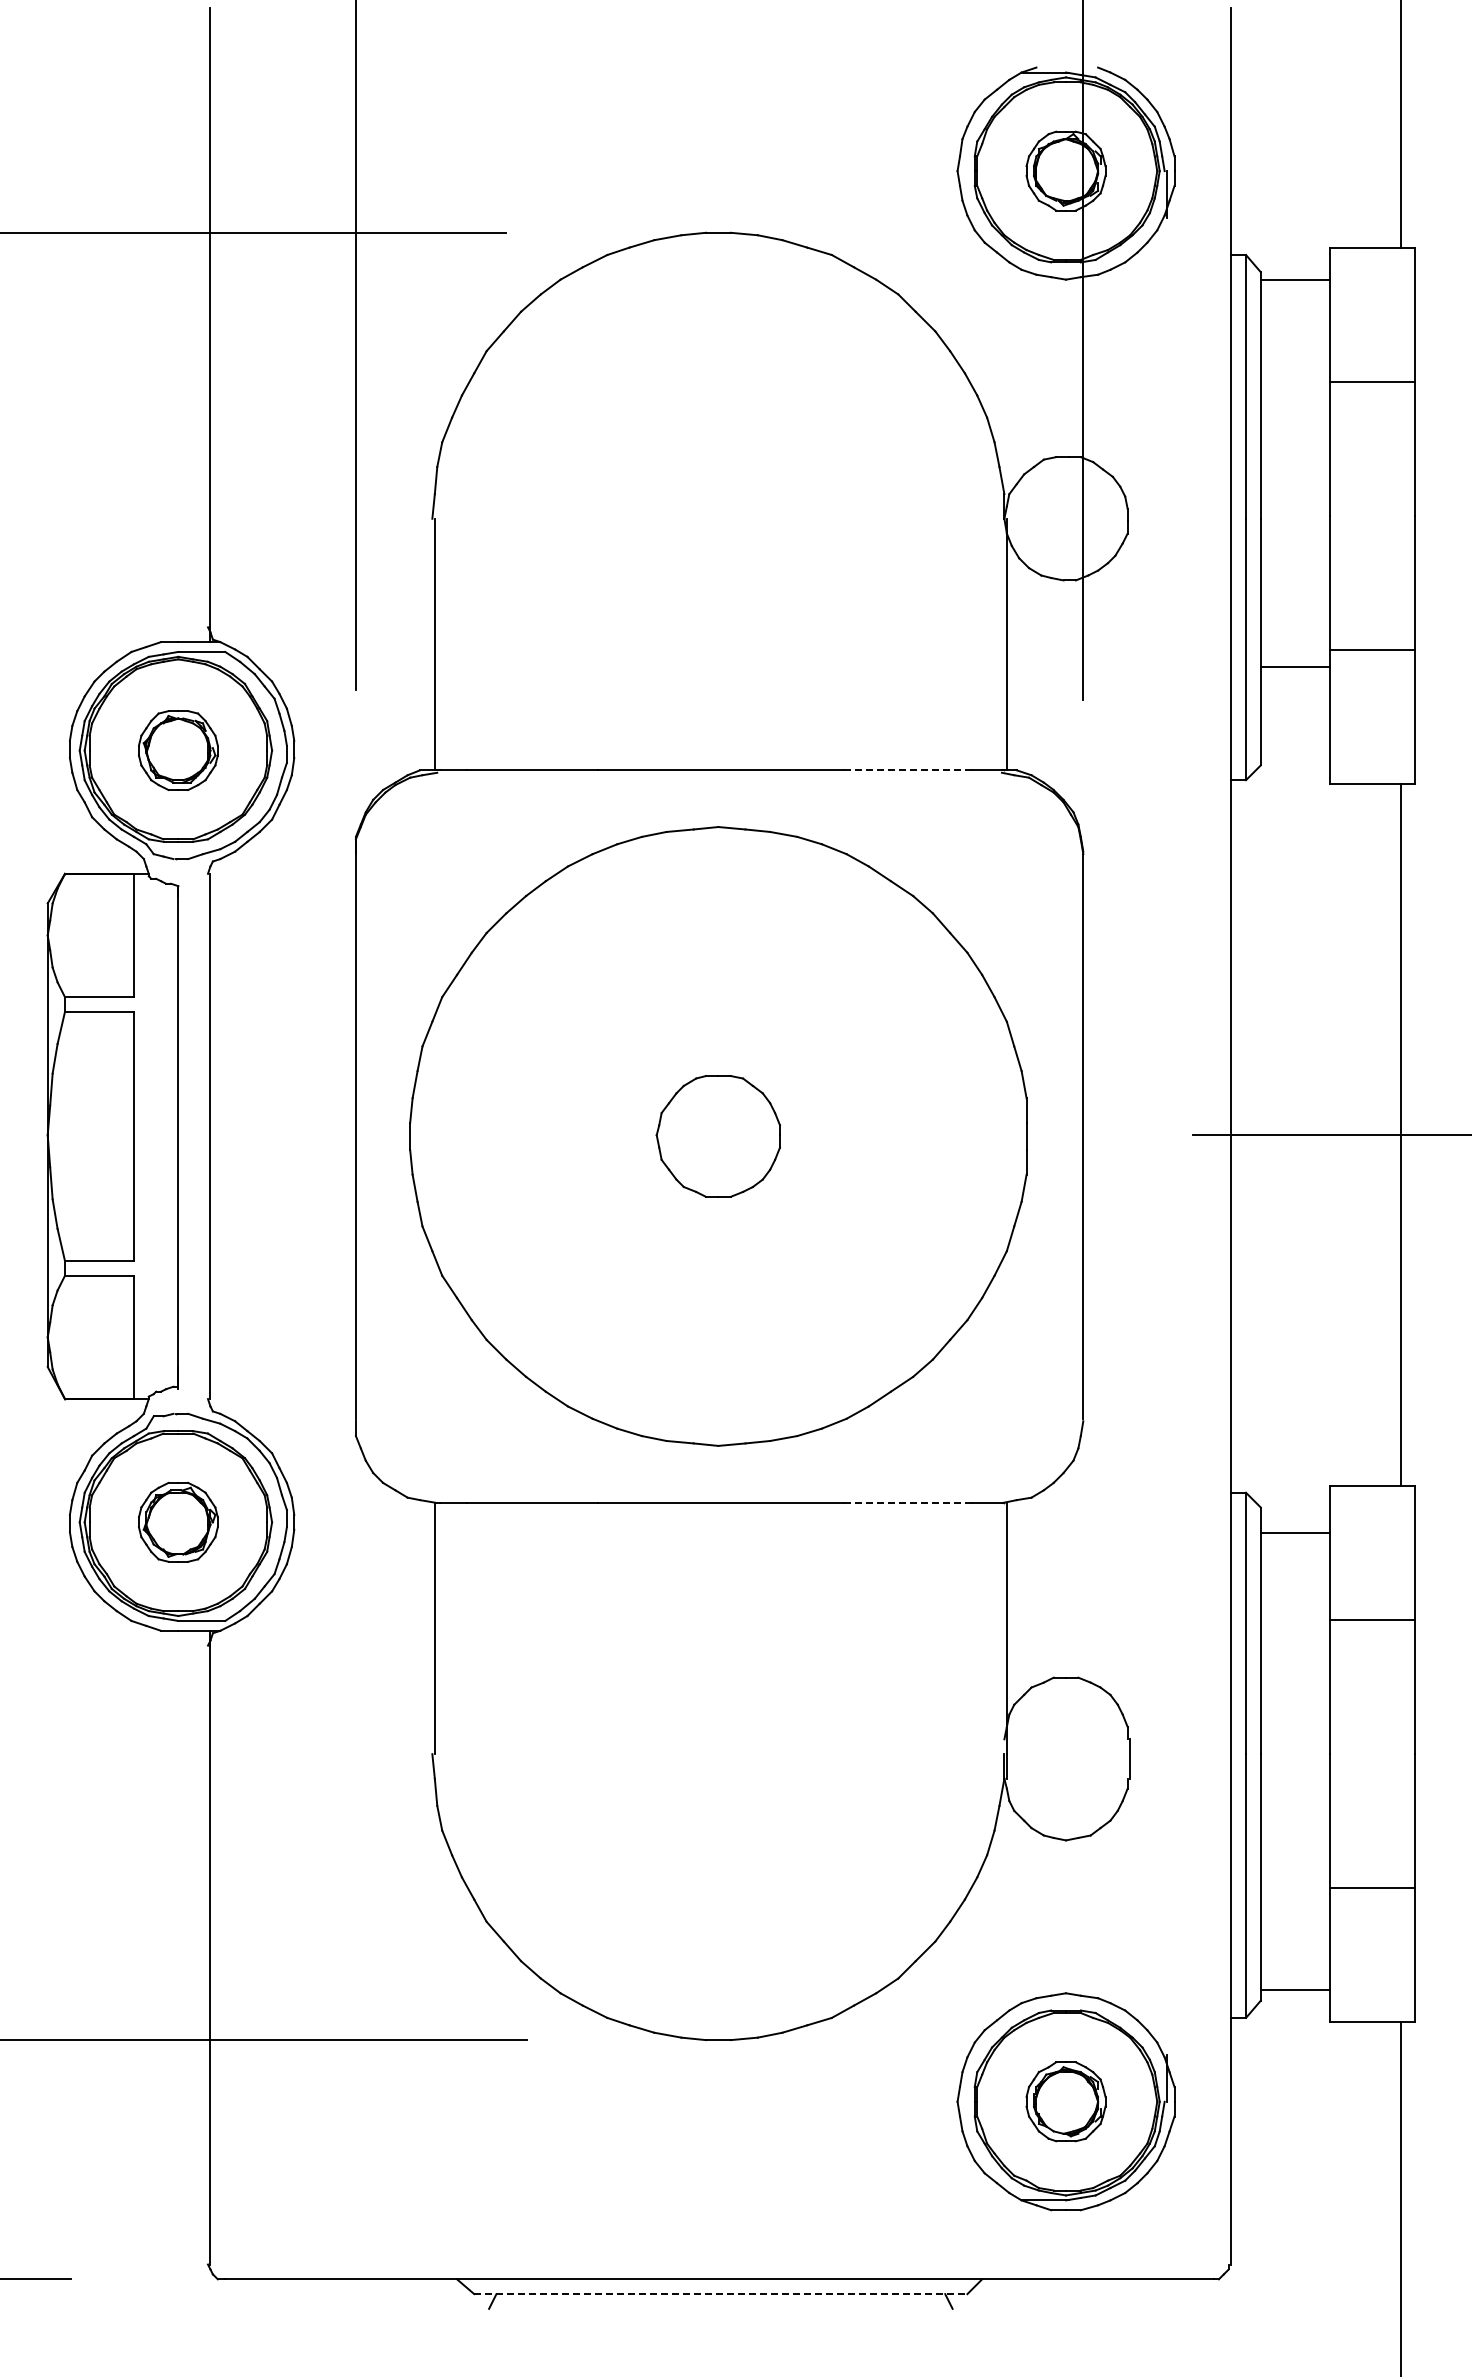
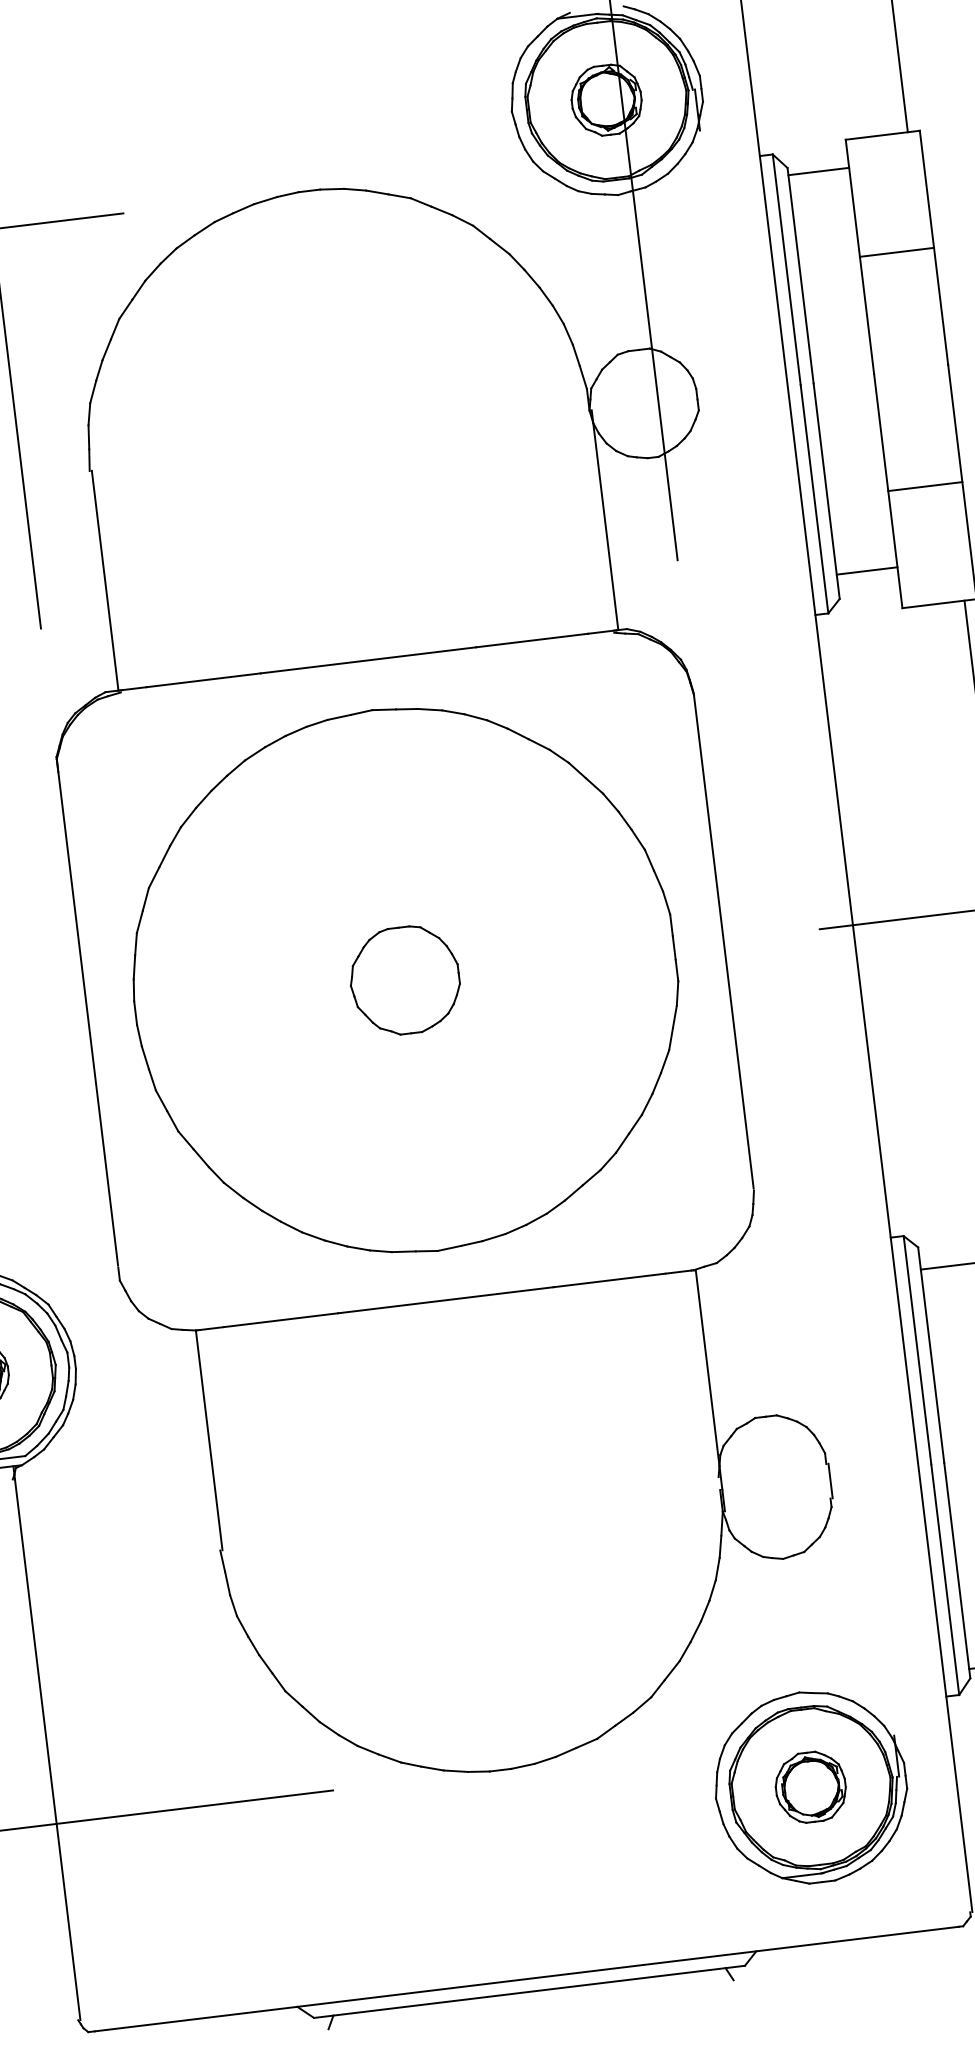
line: (1295, 666) -> (867, 570), moved
line: (908, 770) -> (532, 640), dashed -> solid
line: (908, 1502) -> (609, 1280), dashed -> solid
line: (720, 2294) -> (529, 1992), dashed -> solid

